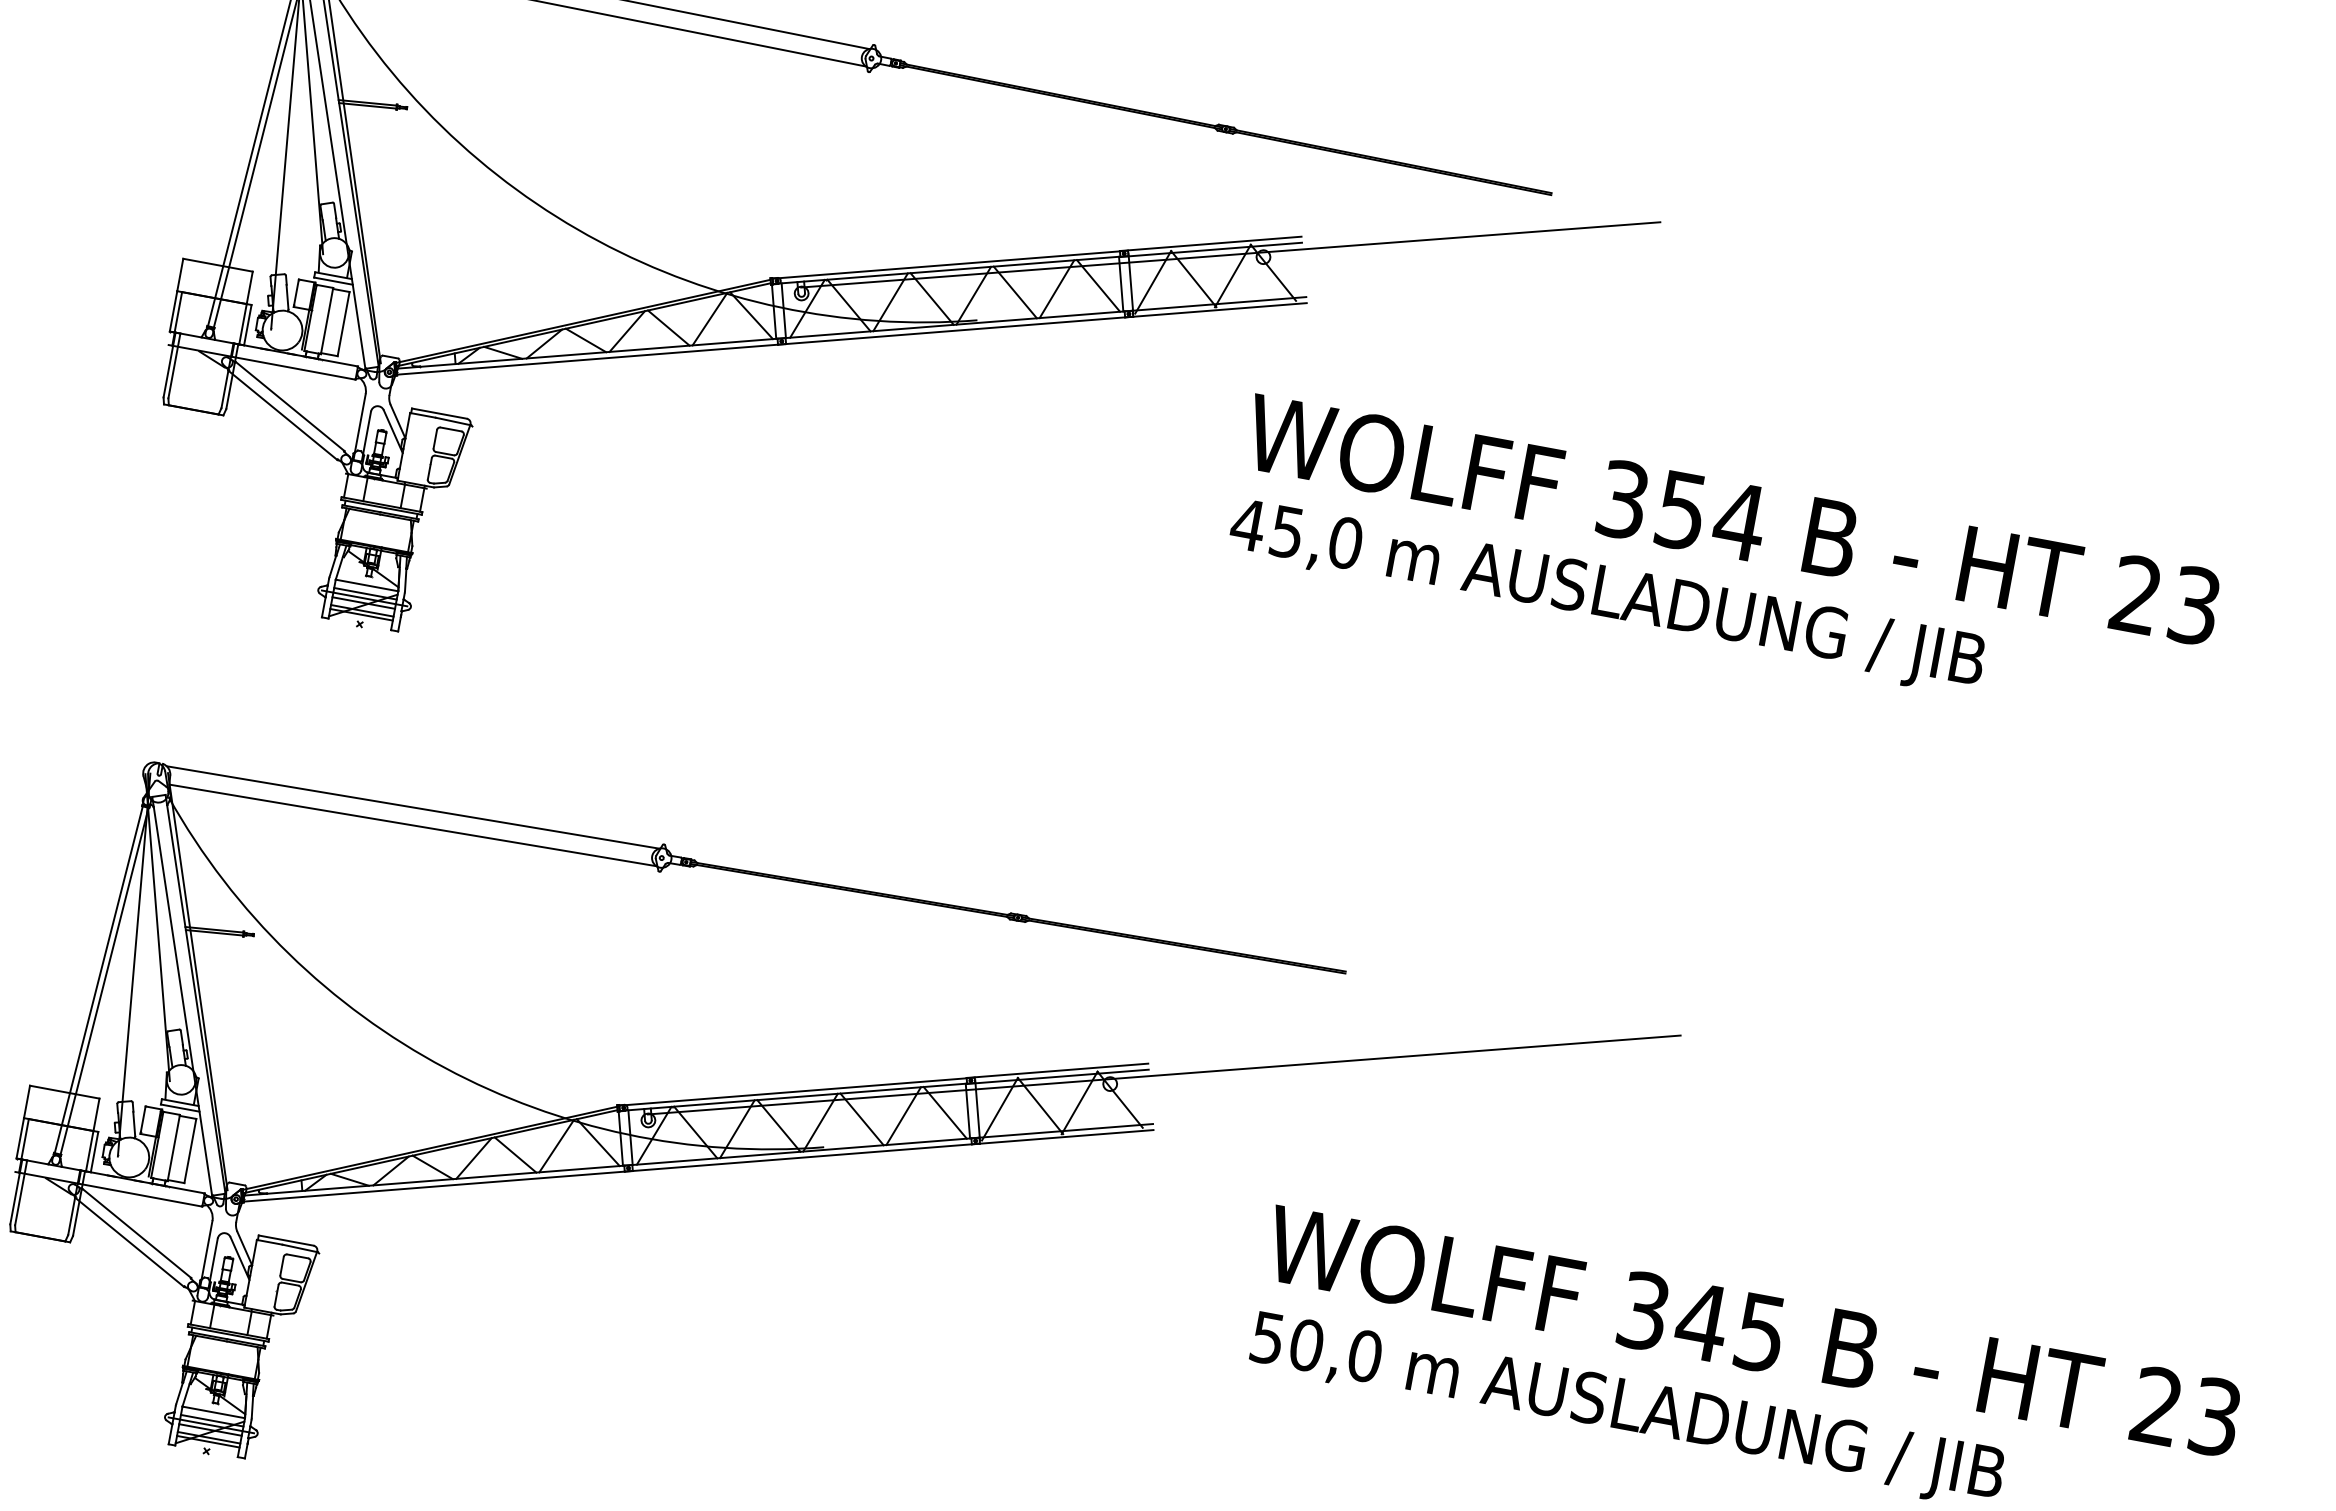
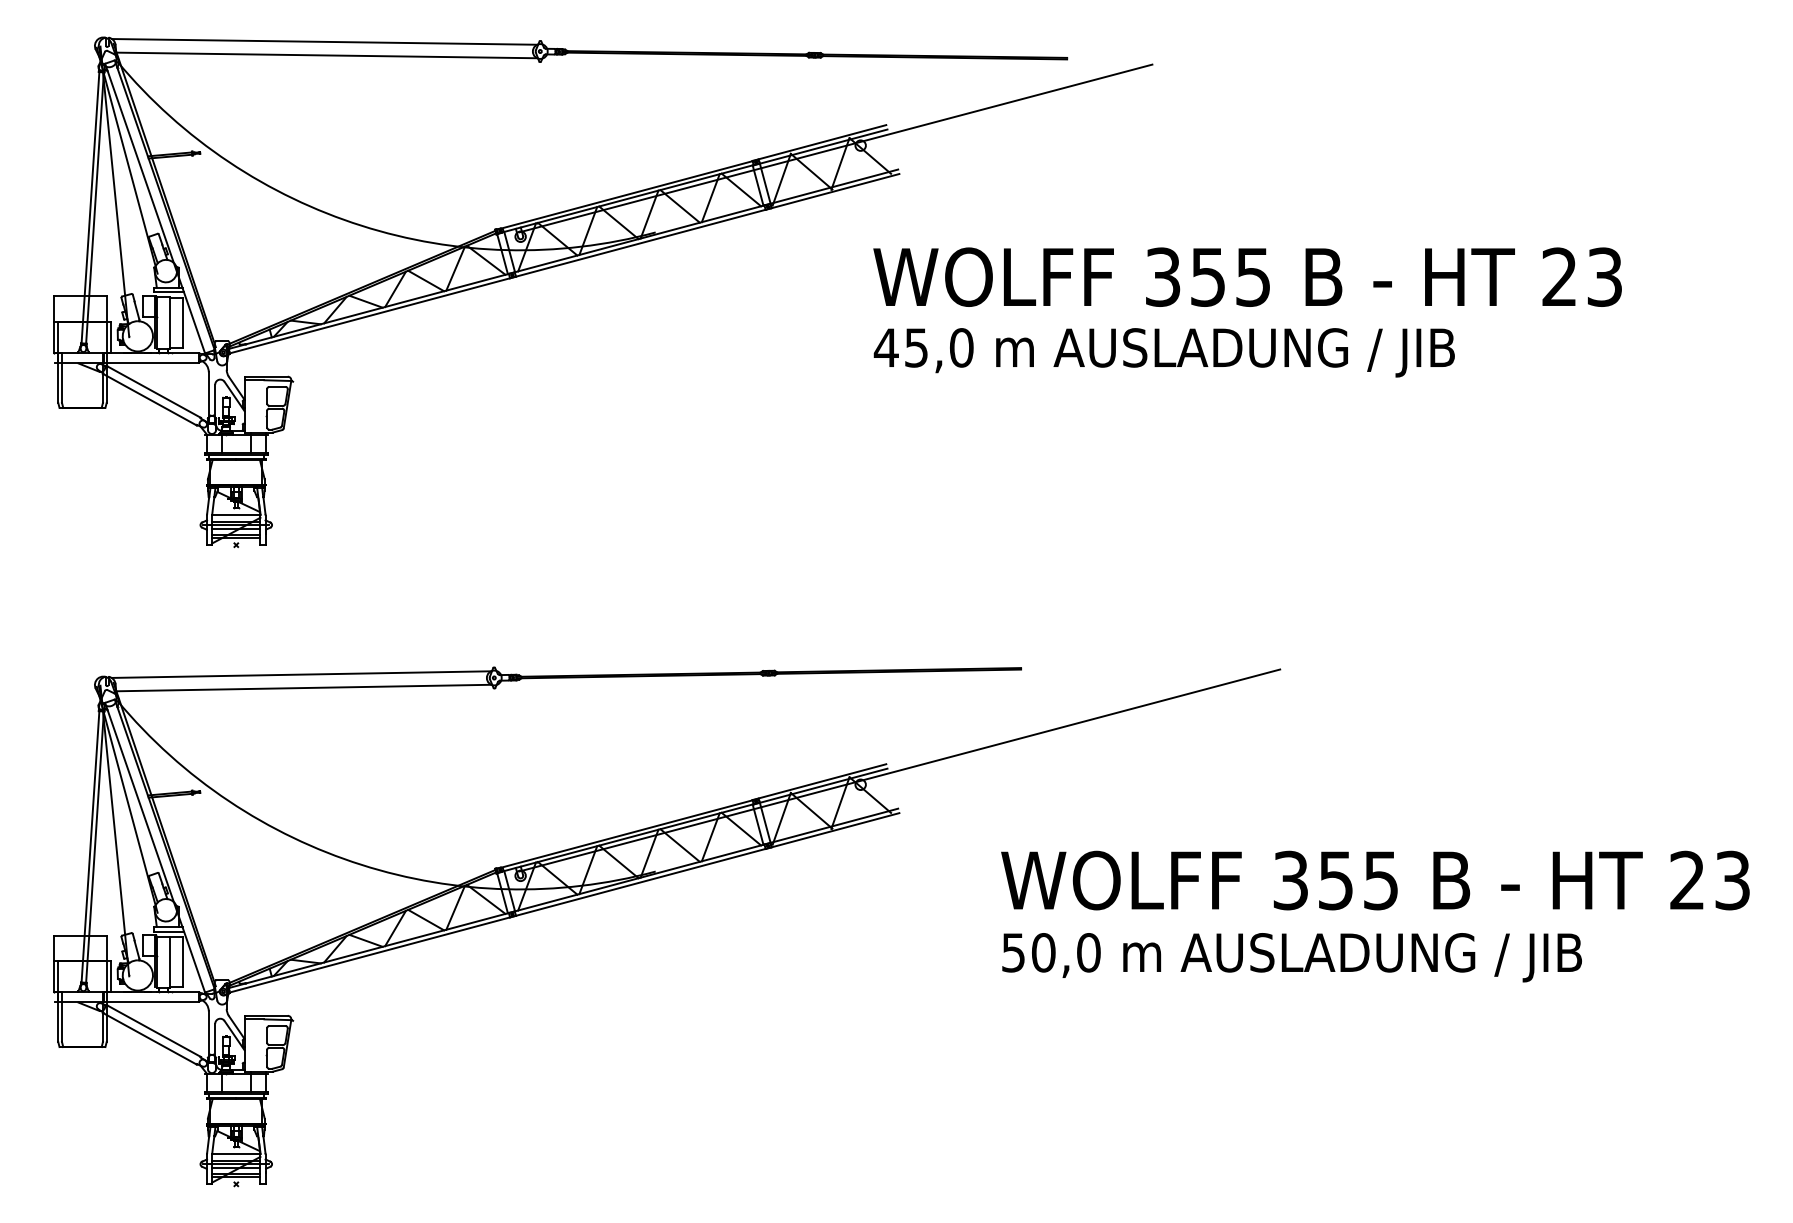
text: (1740, 521) -> (1253, 277), 354 -> 355
text: (1701, 1321) -> (1335, 880), 345 -> 355

